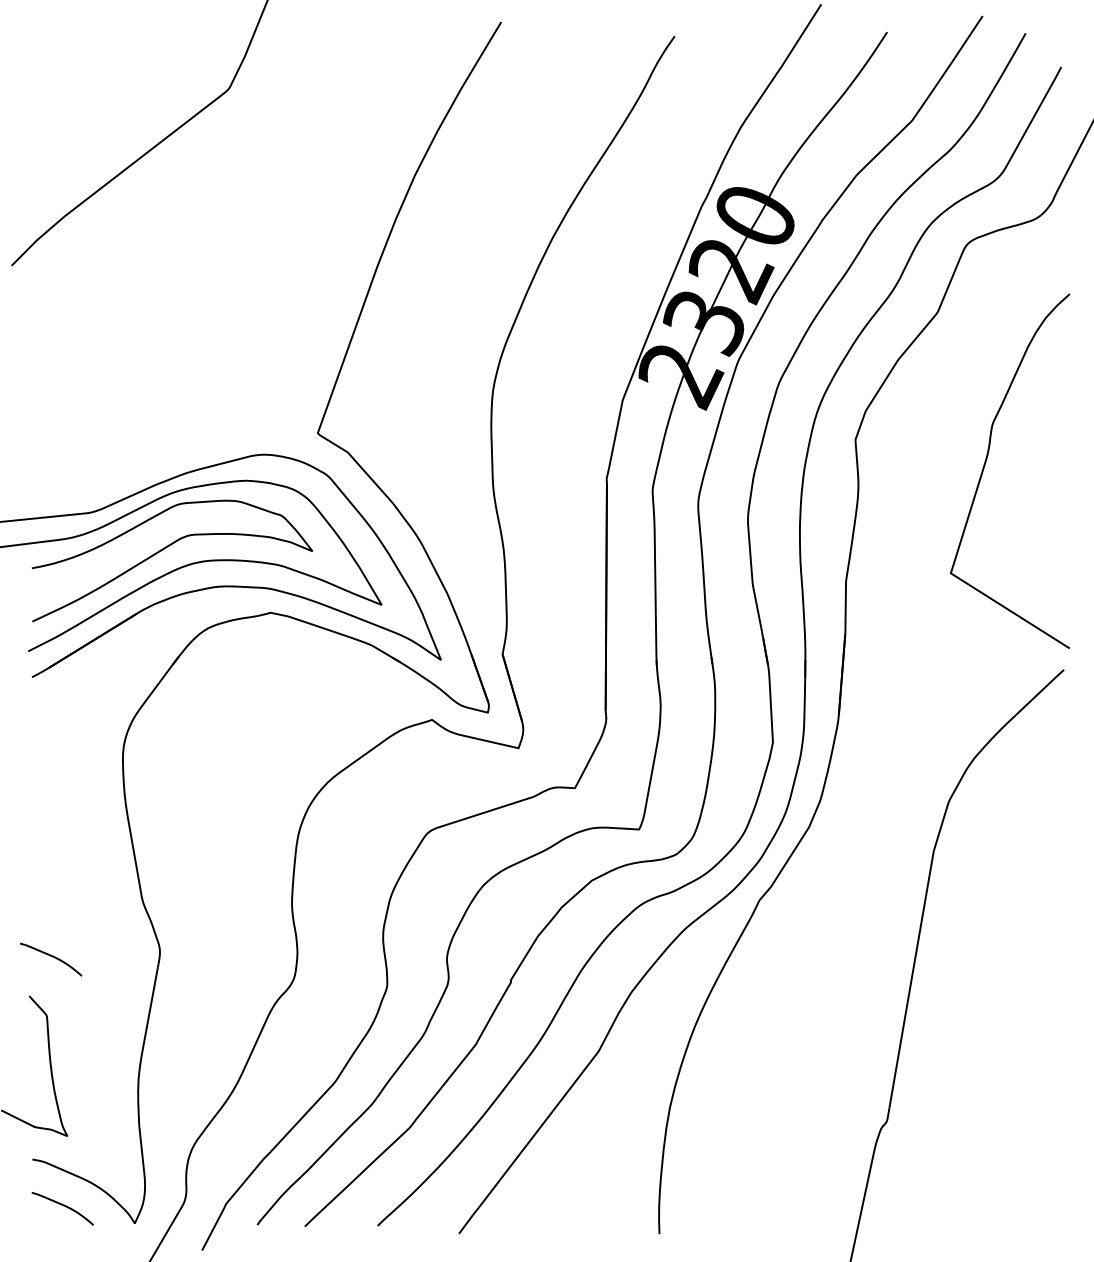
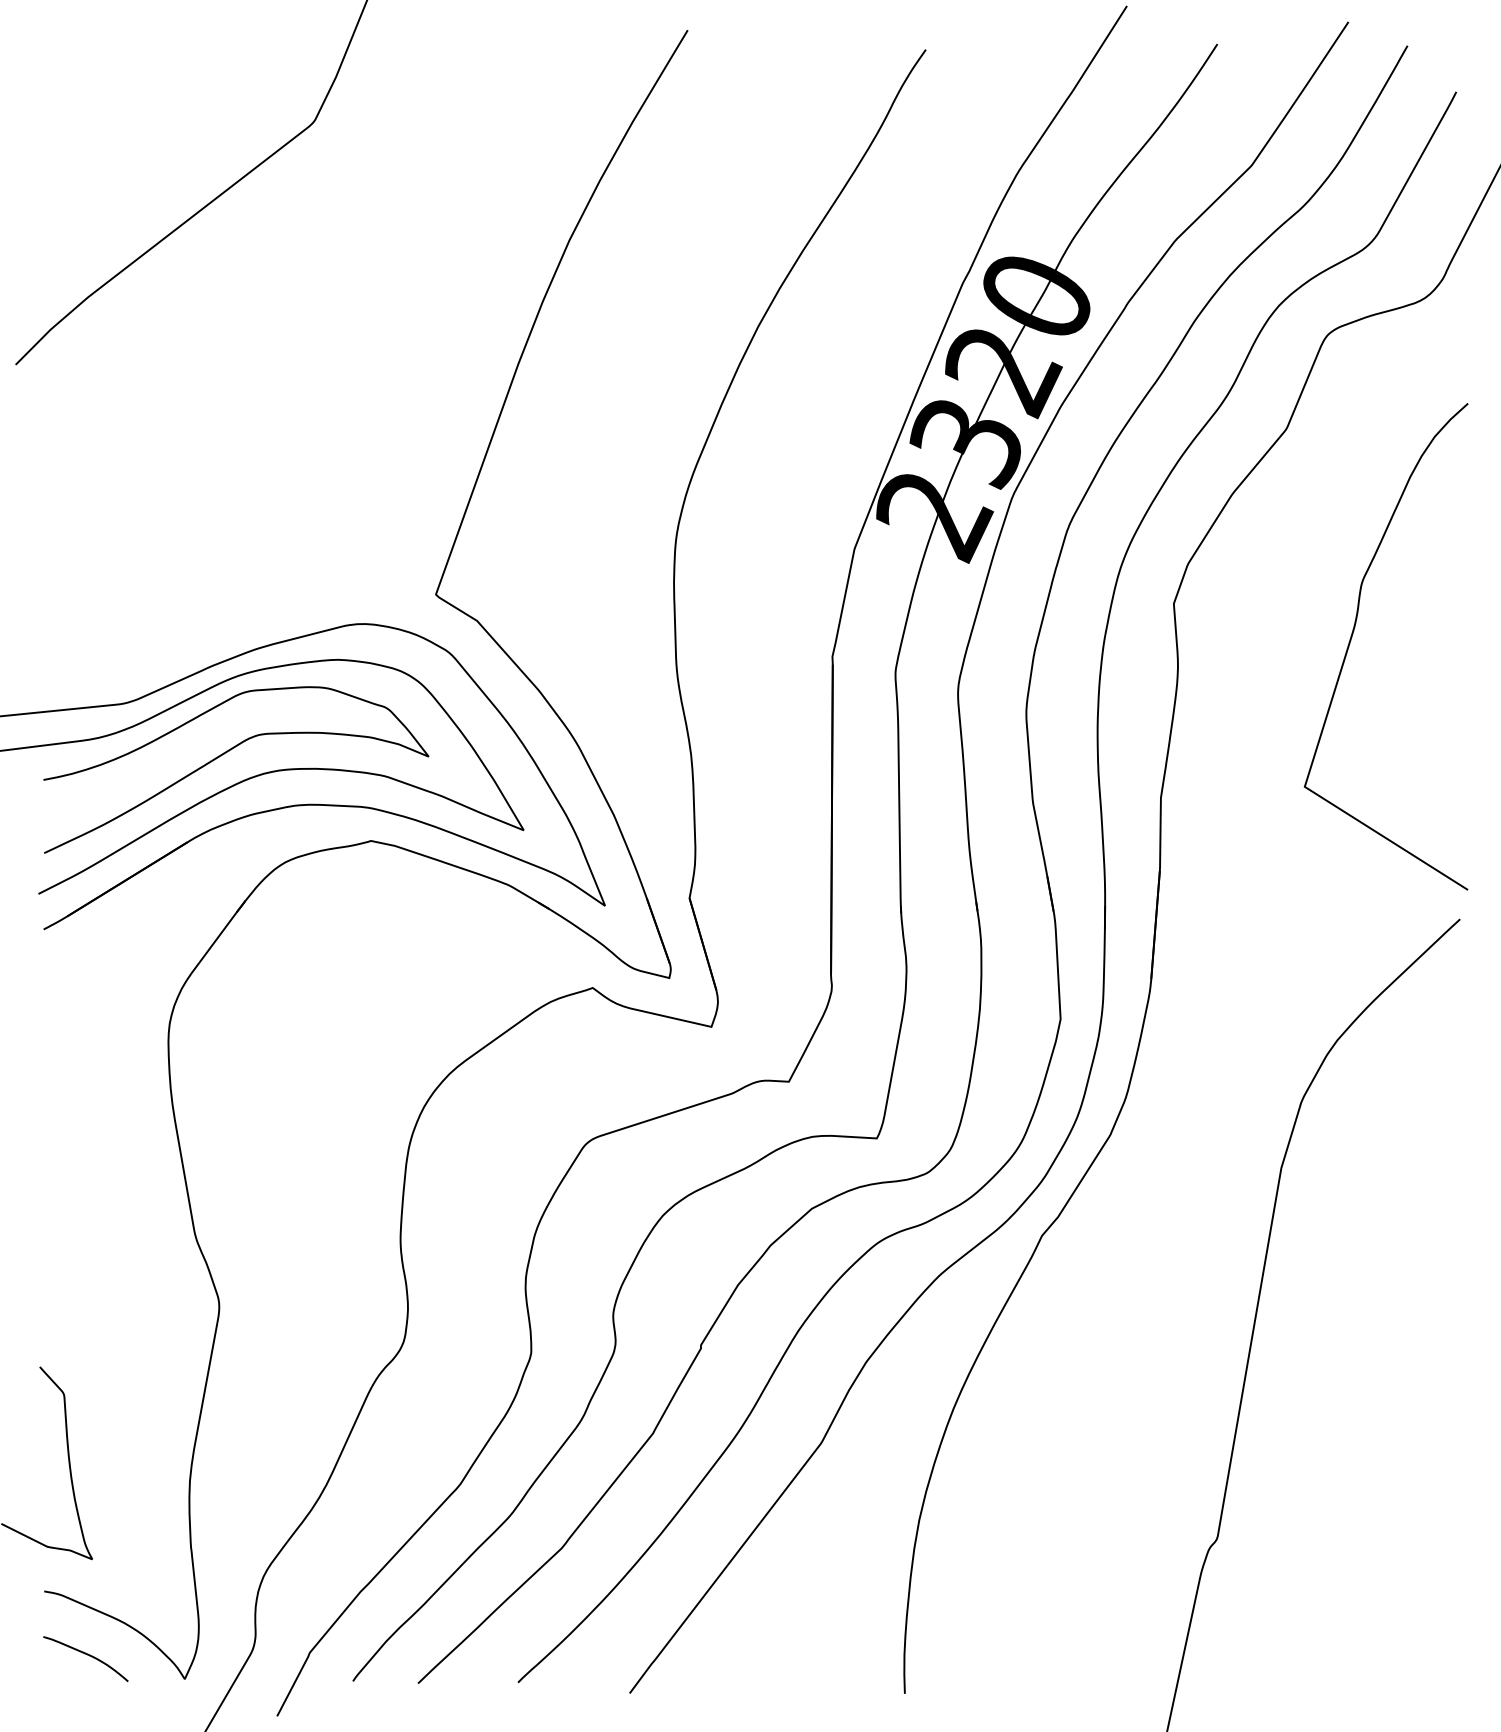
curve: (52, 957) -> (71, 1313), removed

